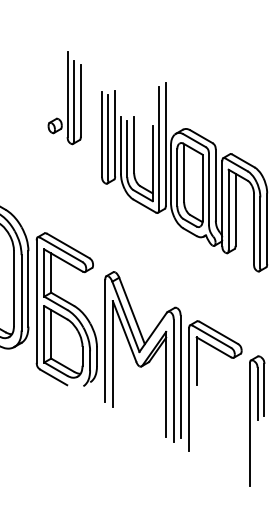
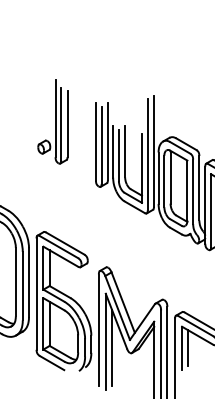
part: (64, 98) -> (52, 122), moved
line: (119, 360) -> (111, 347), added
line: (203, 360) -> (188, 347), added

